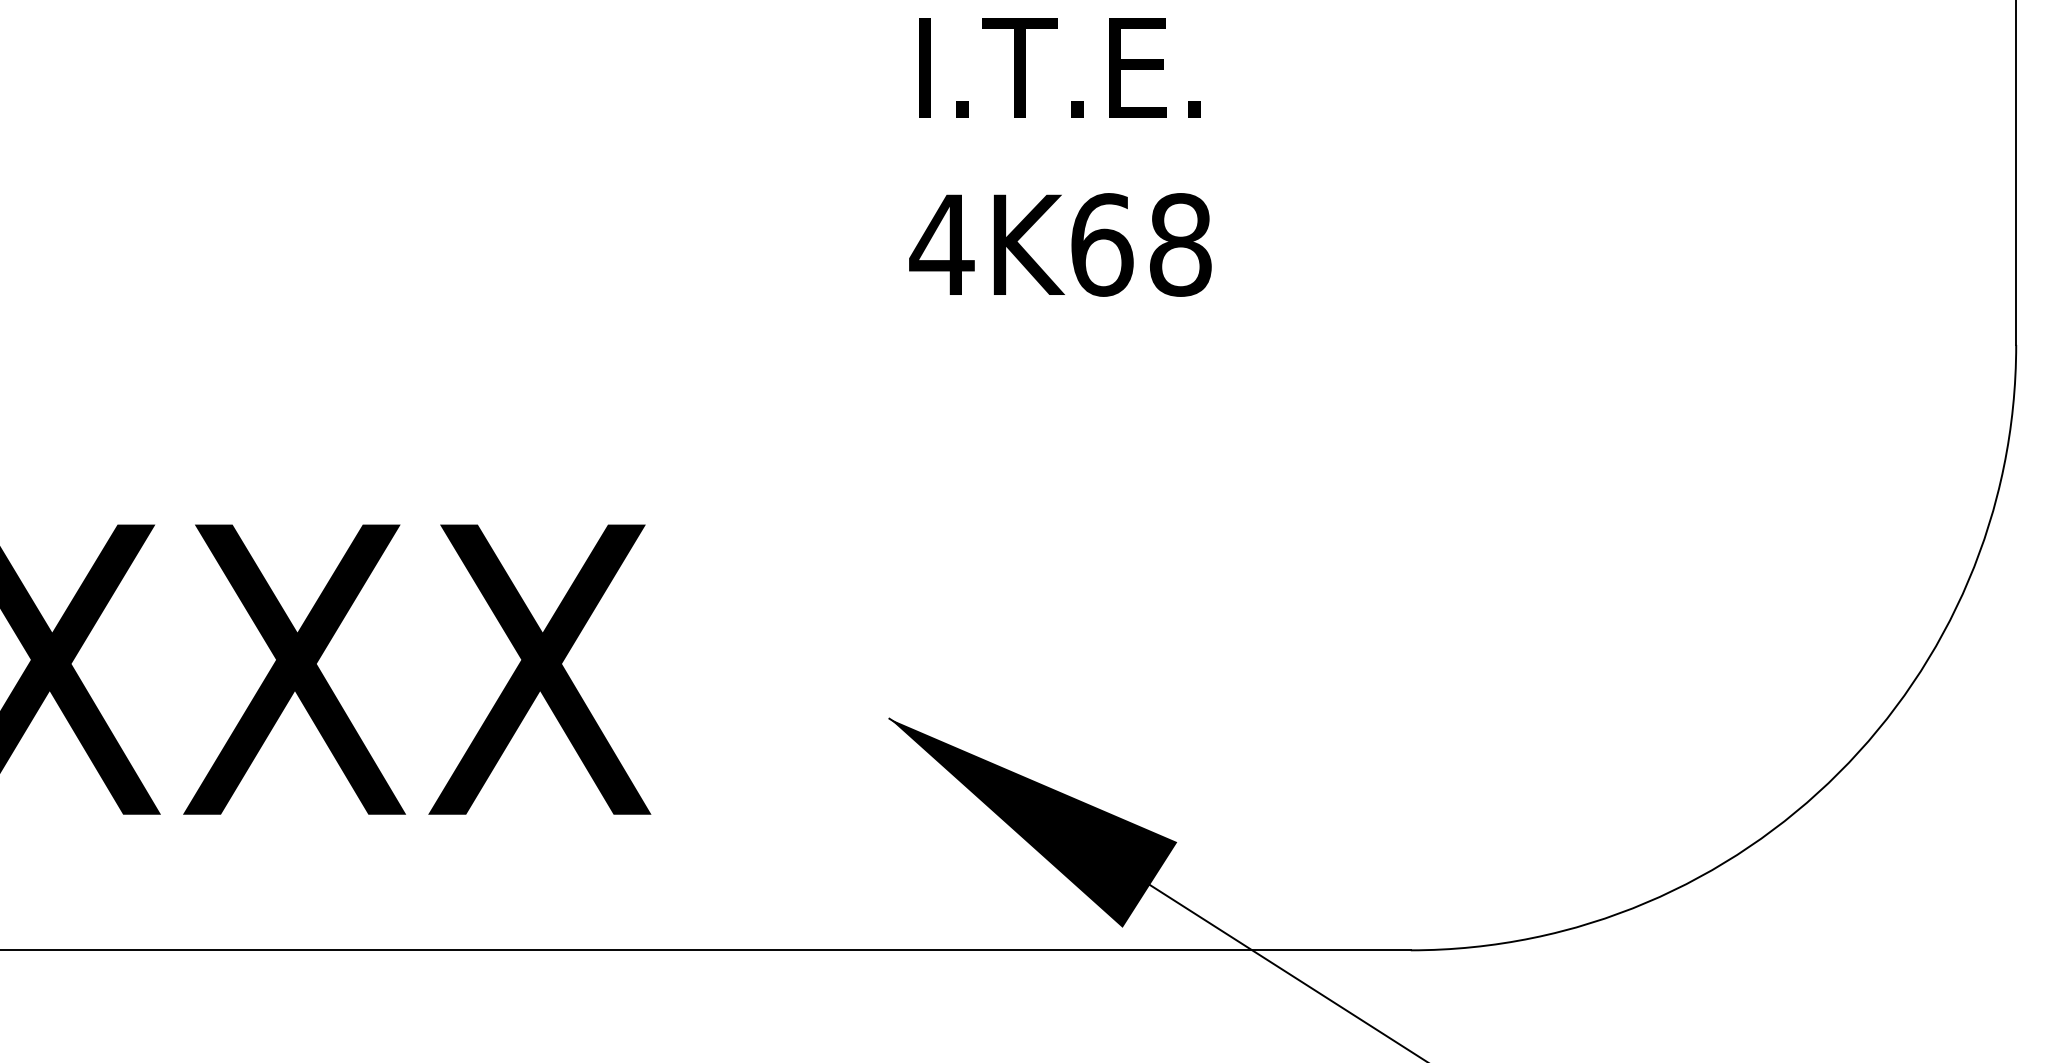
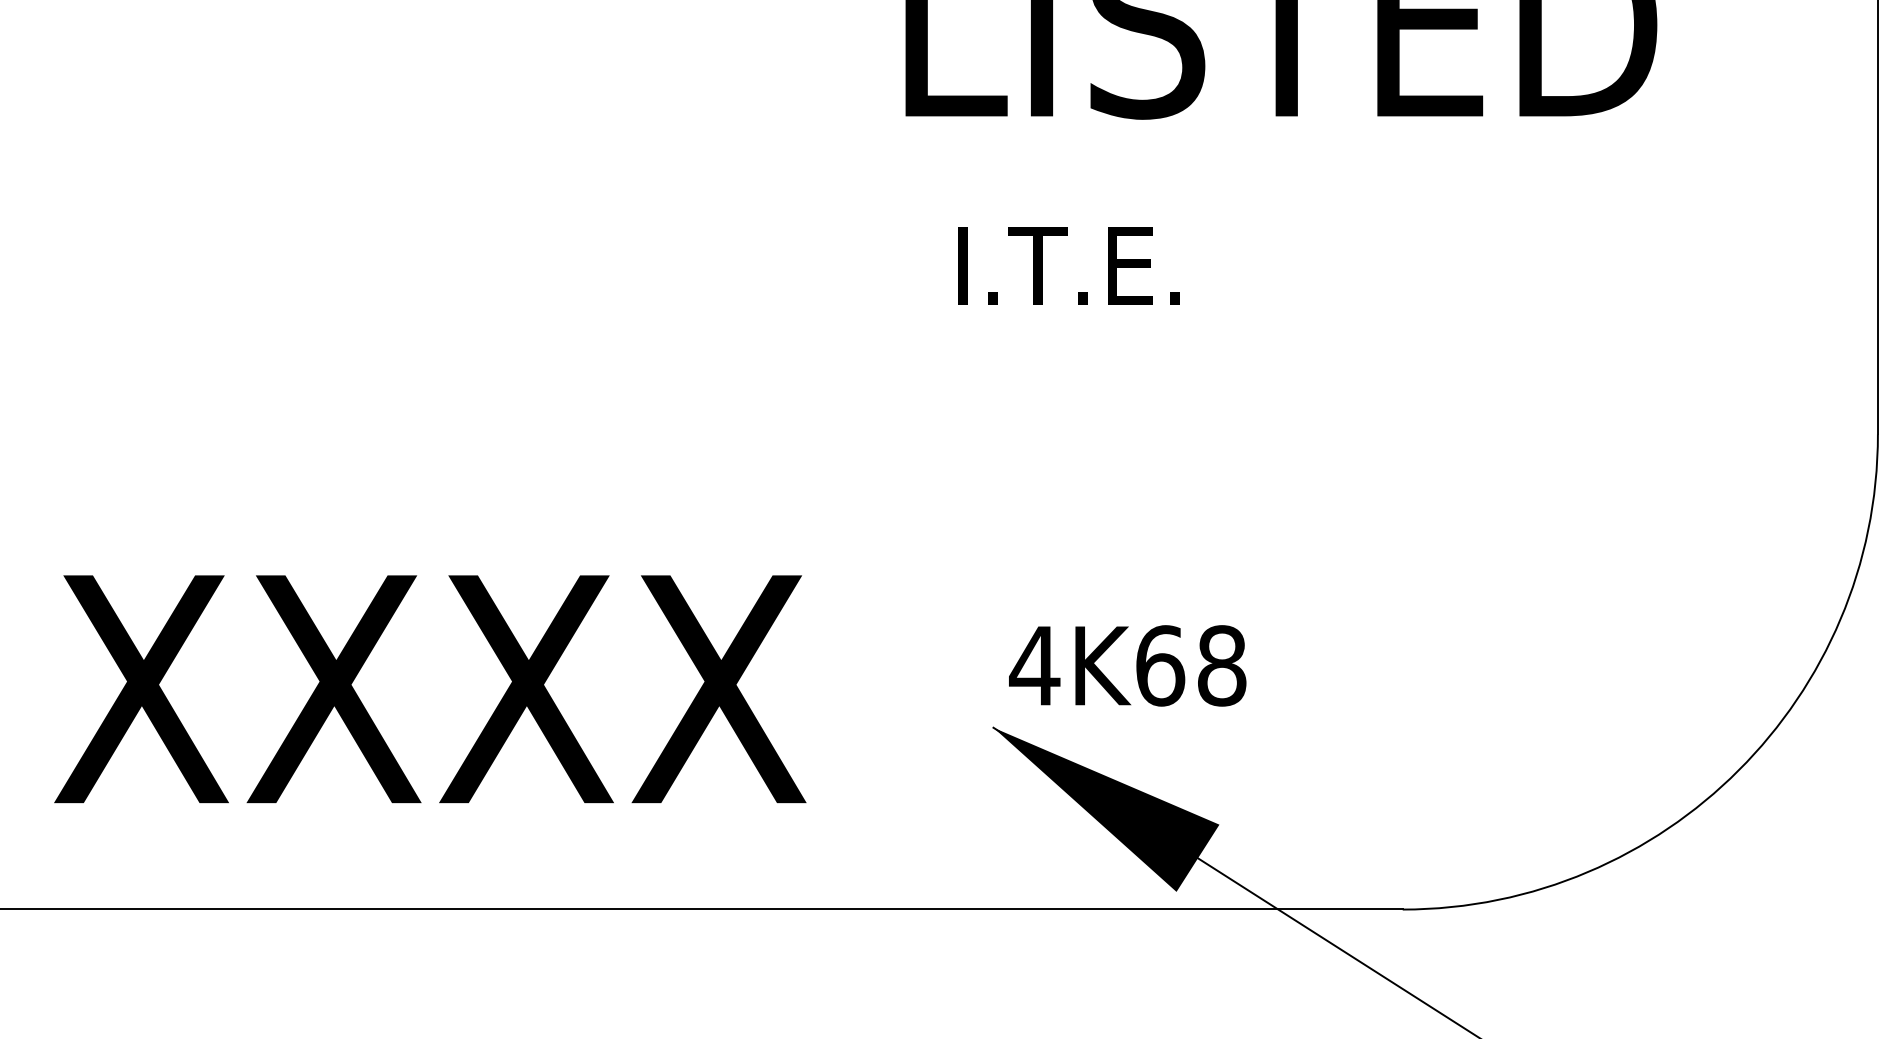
text: (1058, 67) -> (1068, 265), moved
text: (1060, 244) -> (1127, 665), moved

